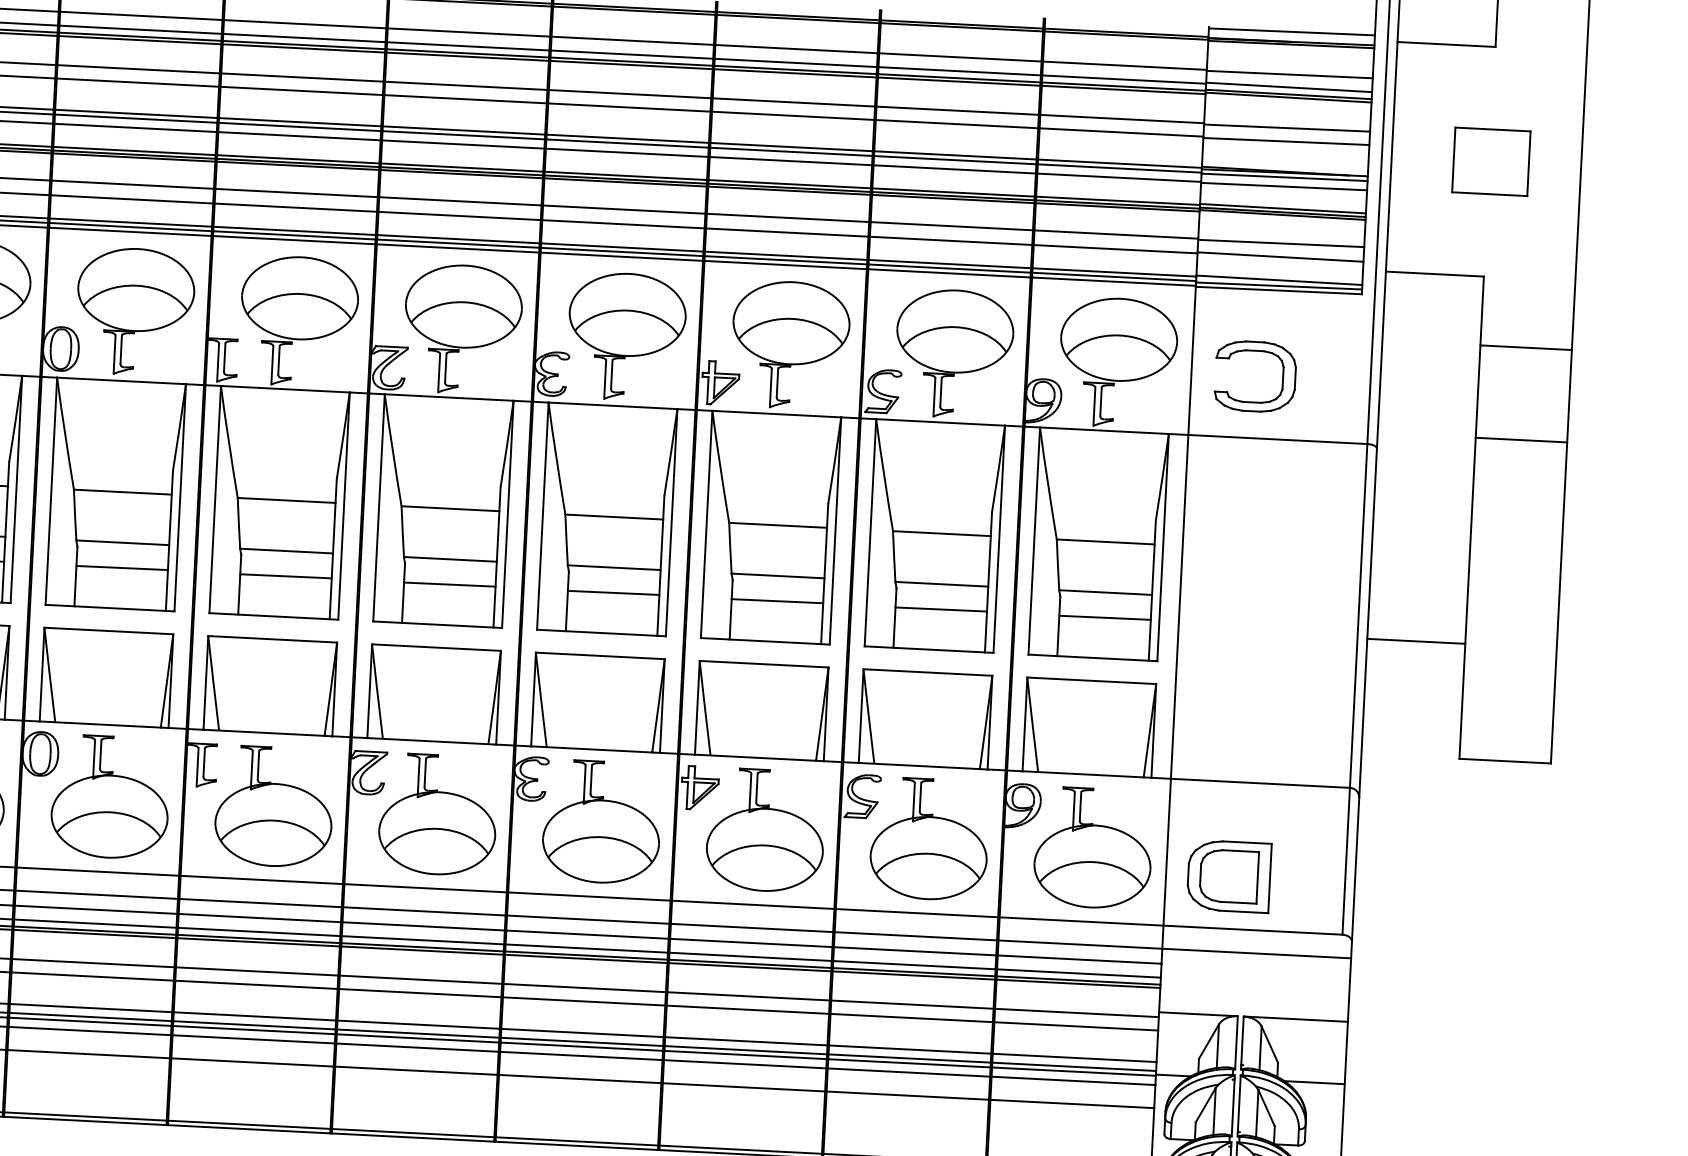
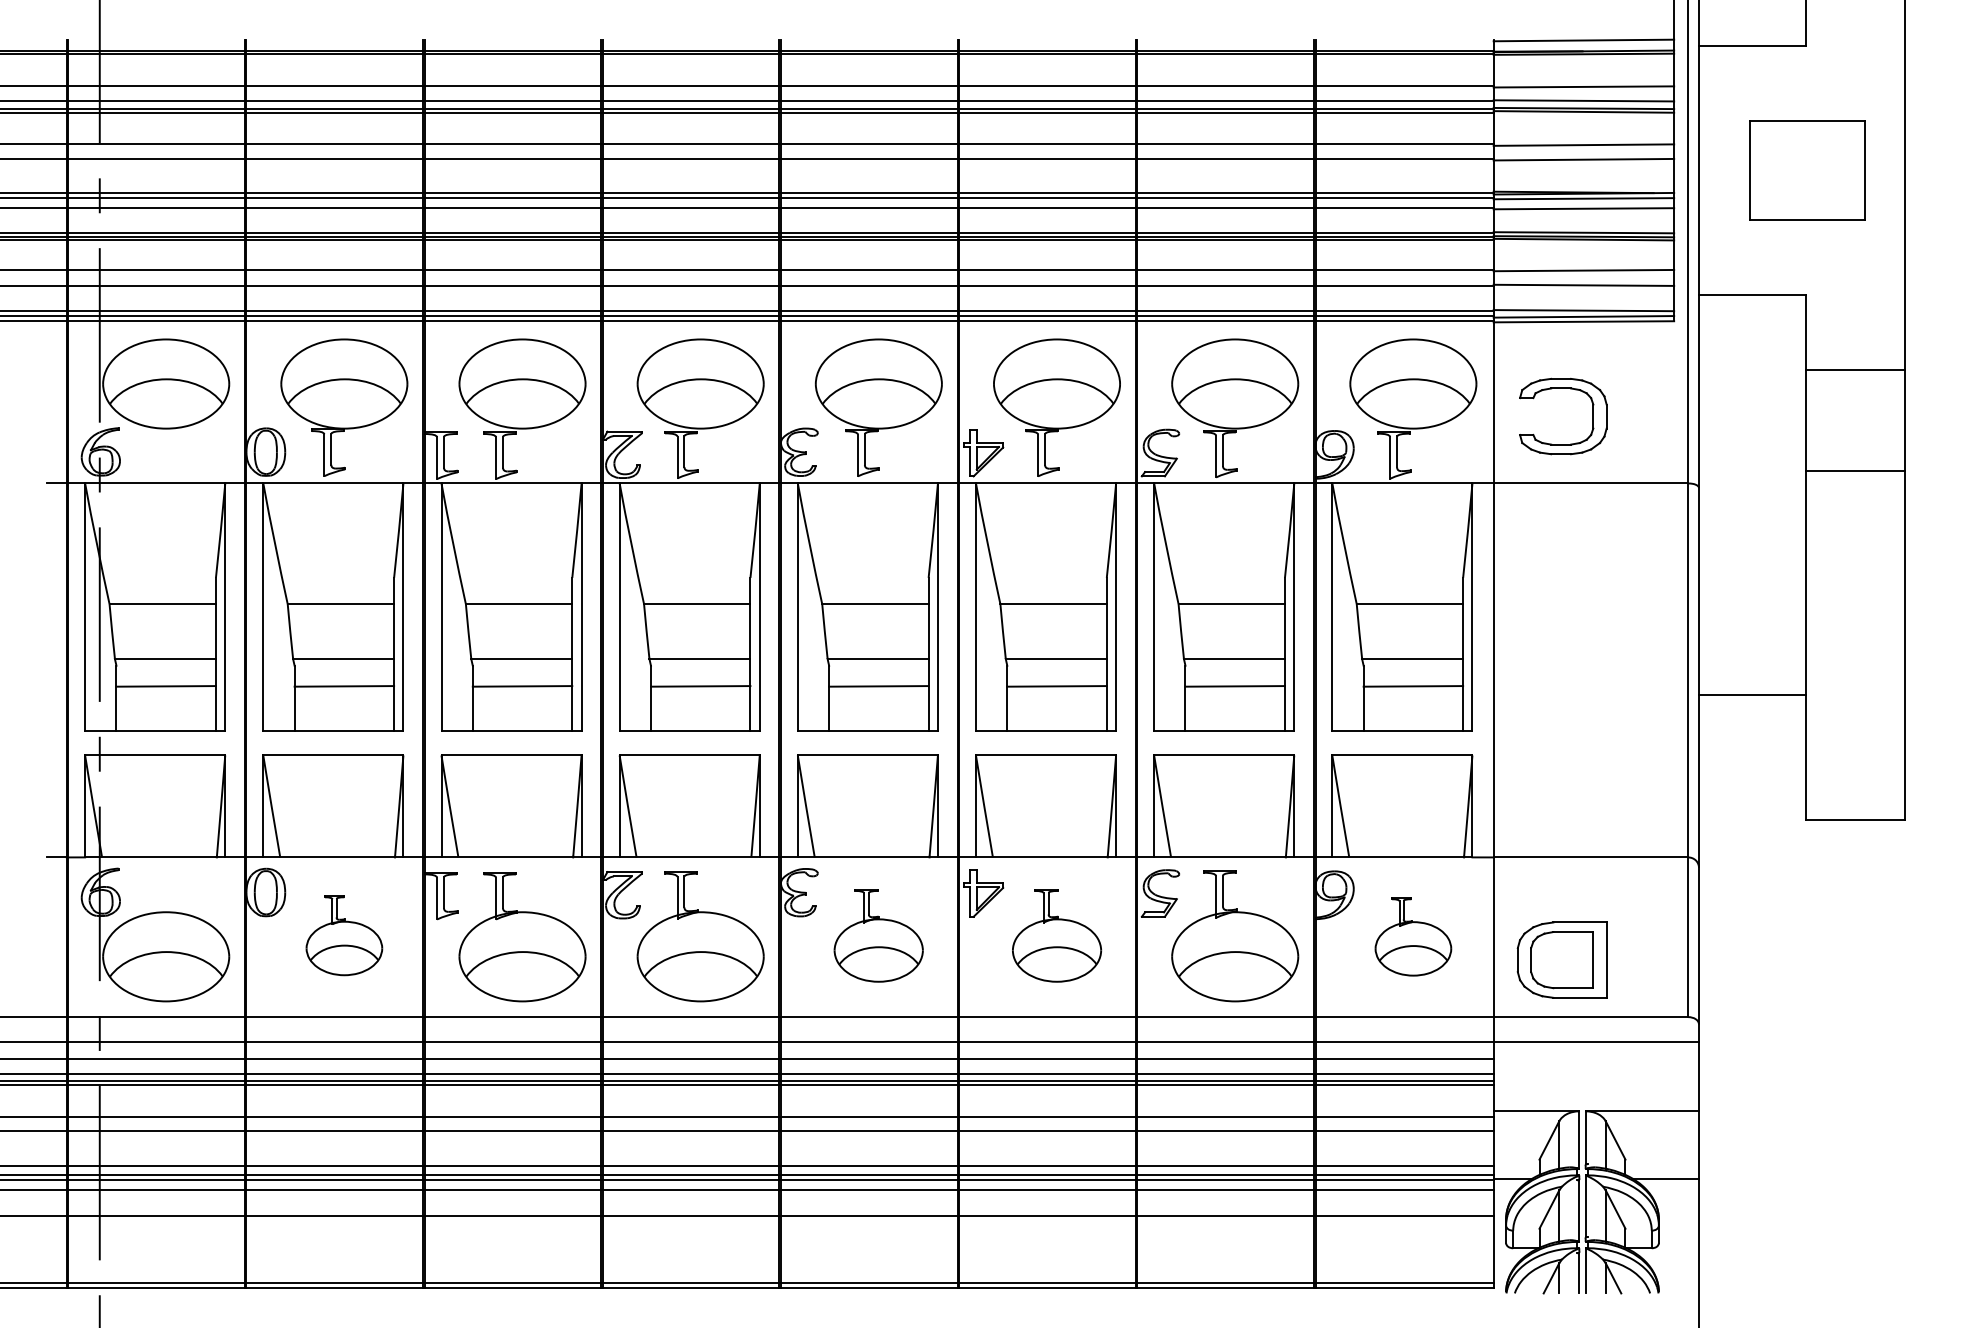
part: (1491, 161) -> (1807, 170), size x1.4
part: (110, 797) -> (344, 935), size x0.6
part: (601, 821) -> (878, 935), size x0.7
part: (765, 830) -> (1056, 935), size x0.7
part: (1093, 847) -> (1413, 936), size x0.6

